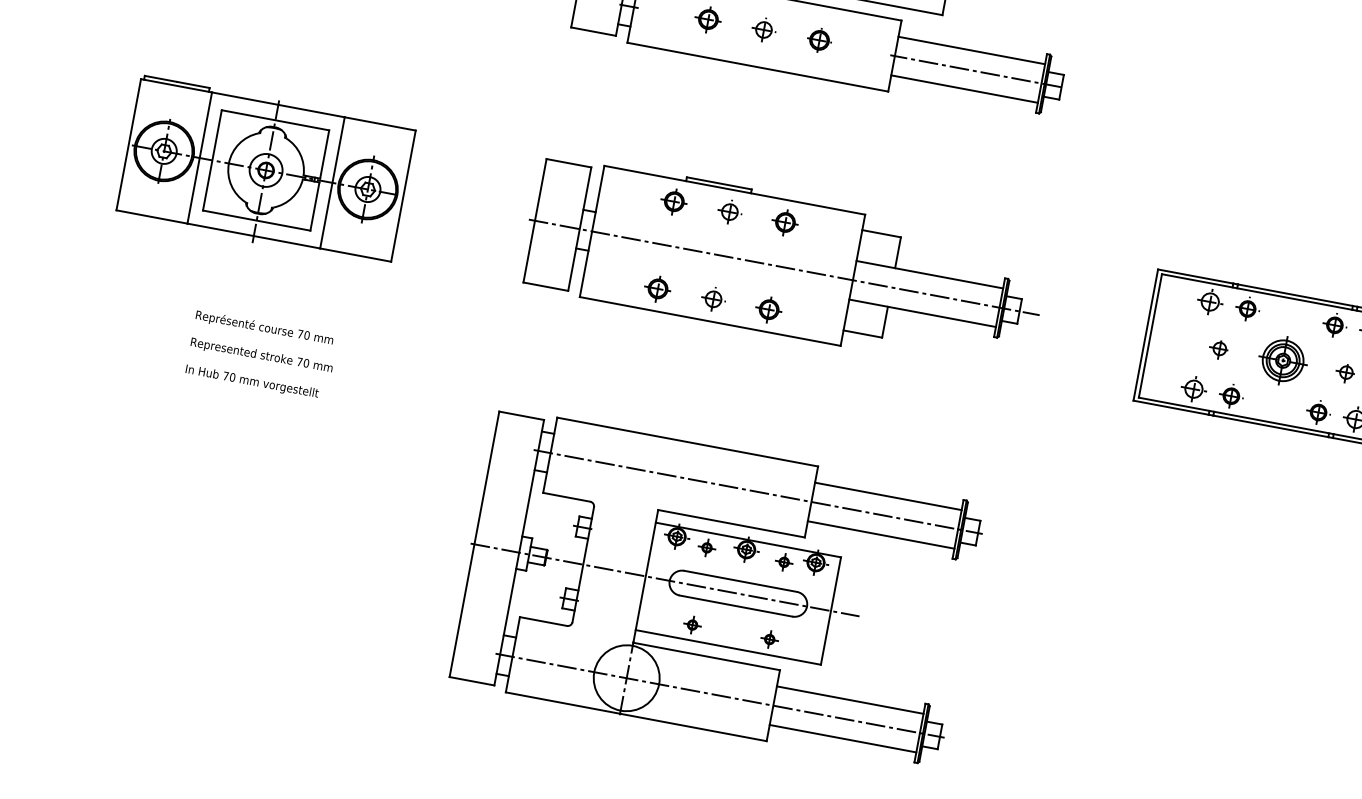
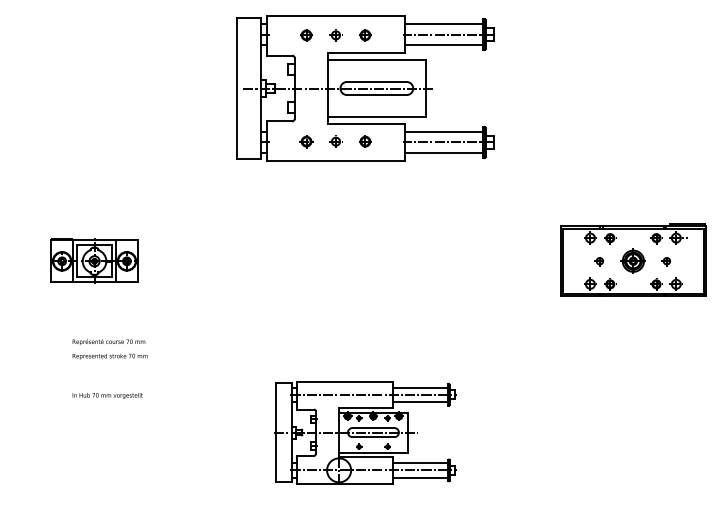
part: (265, 170) -> (94, 261), size x0.6
part: (783, 263) -> (368, 259), removed
text: (251, 381) -> (107, 395), moved
part: (716, 589) -> (365, 432), size x0.7

